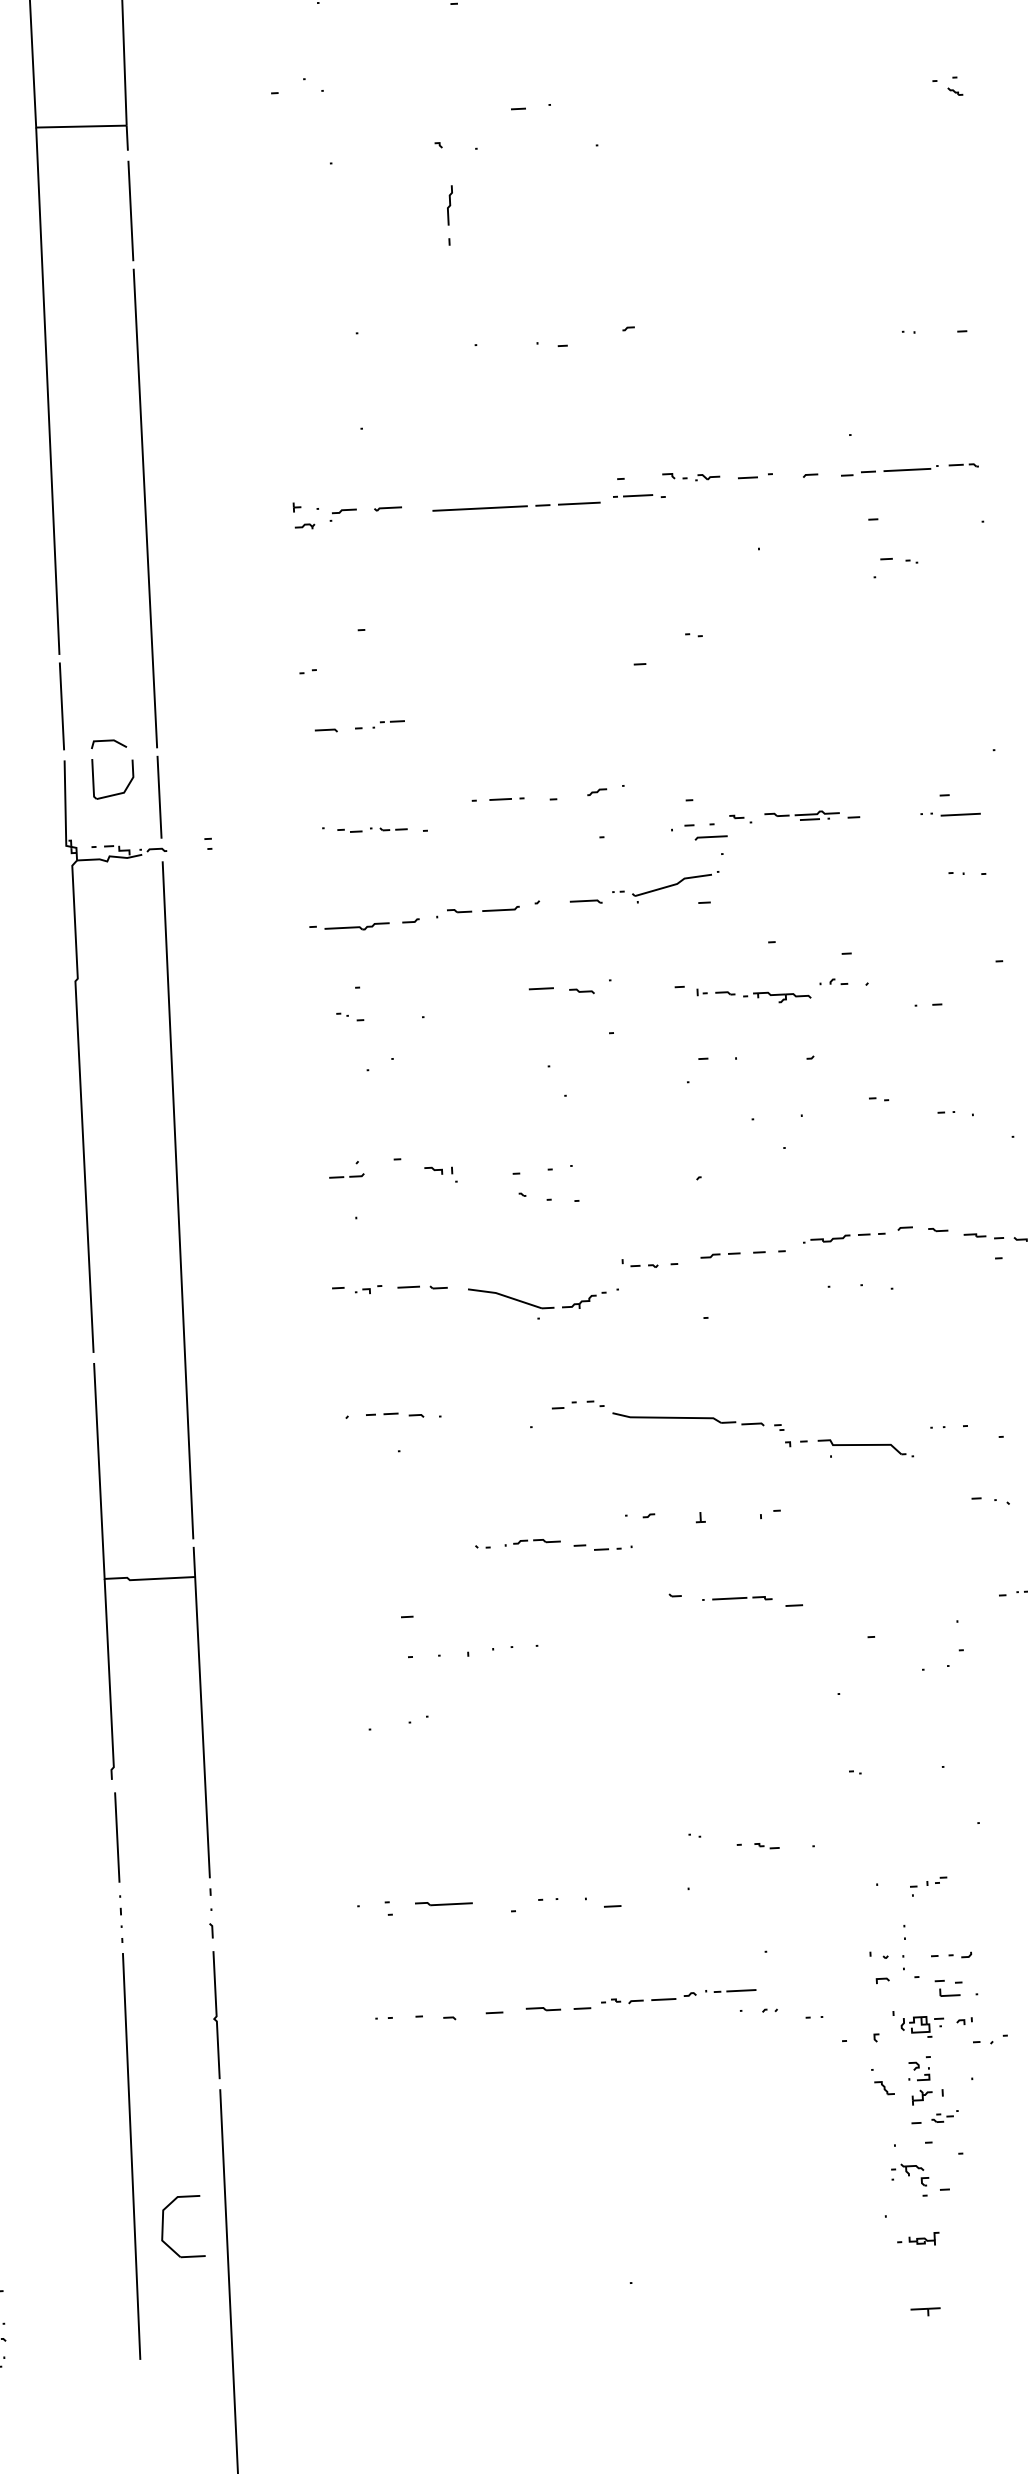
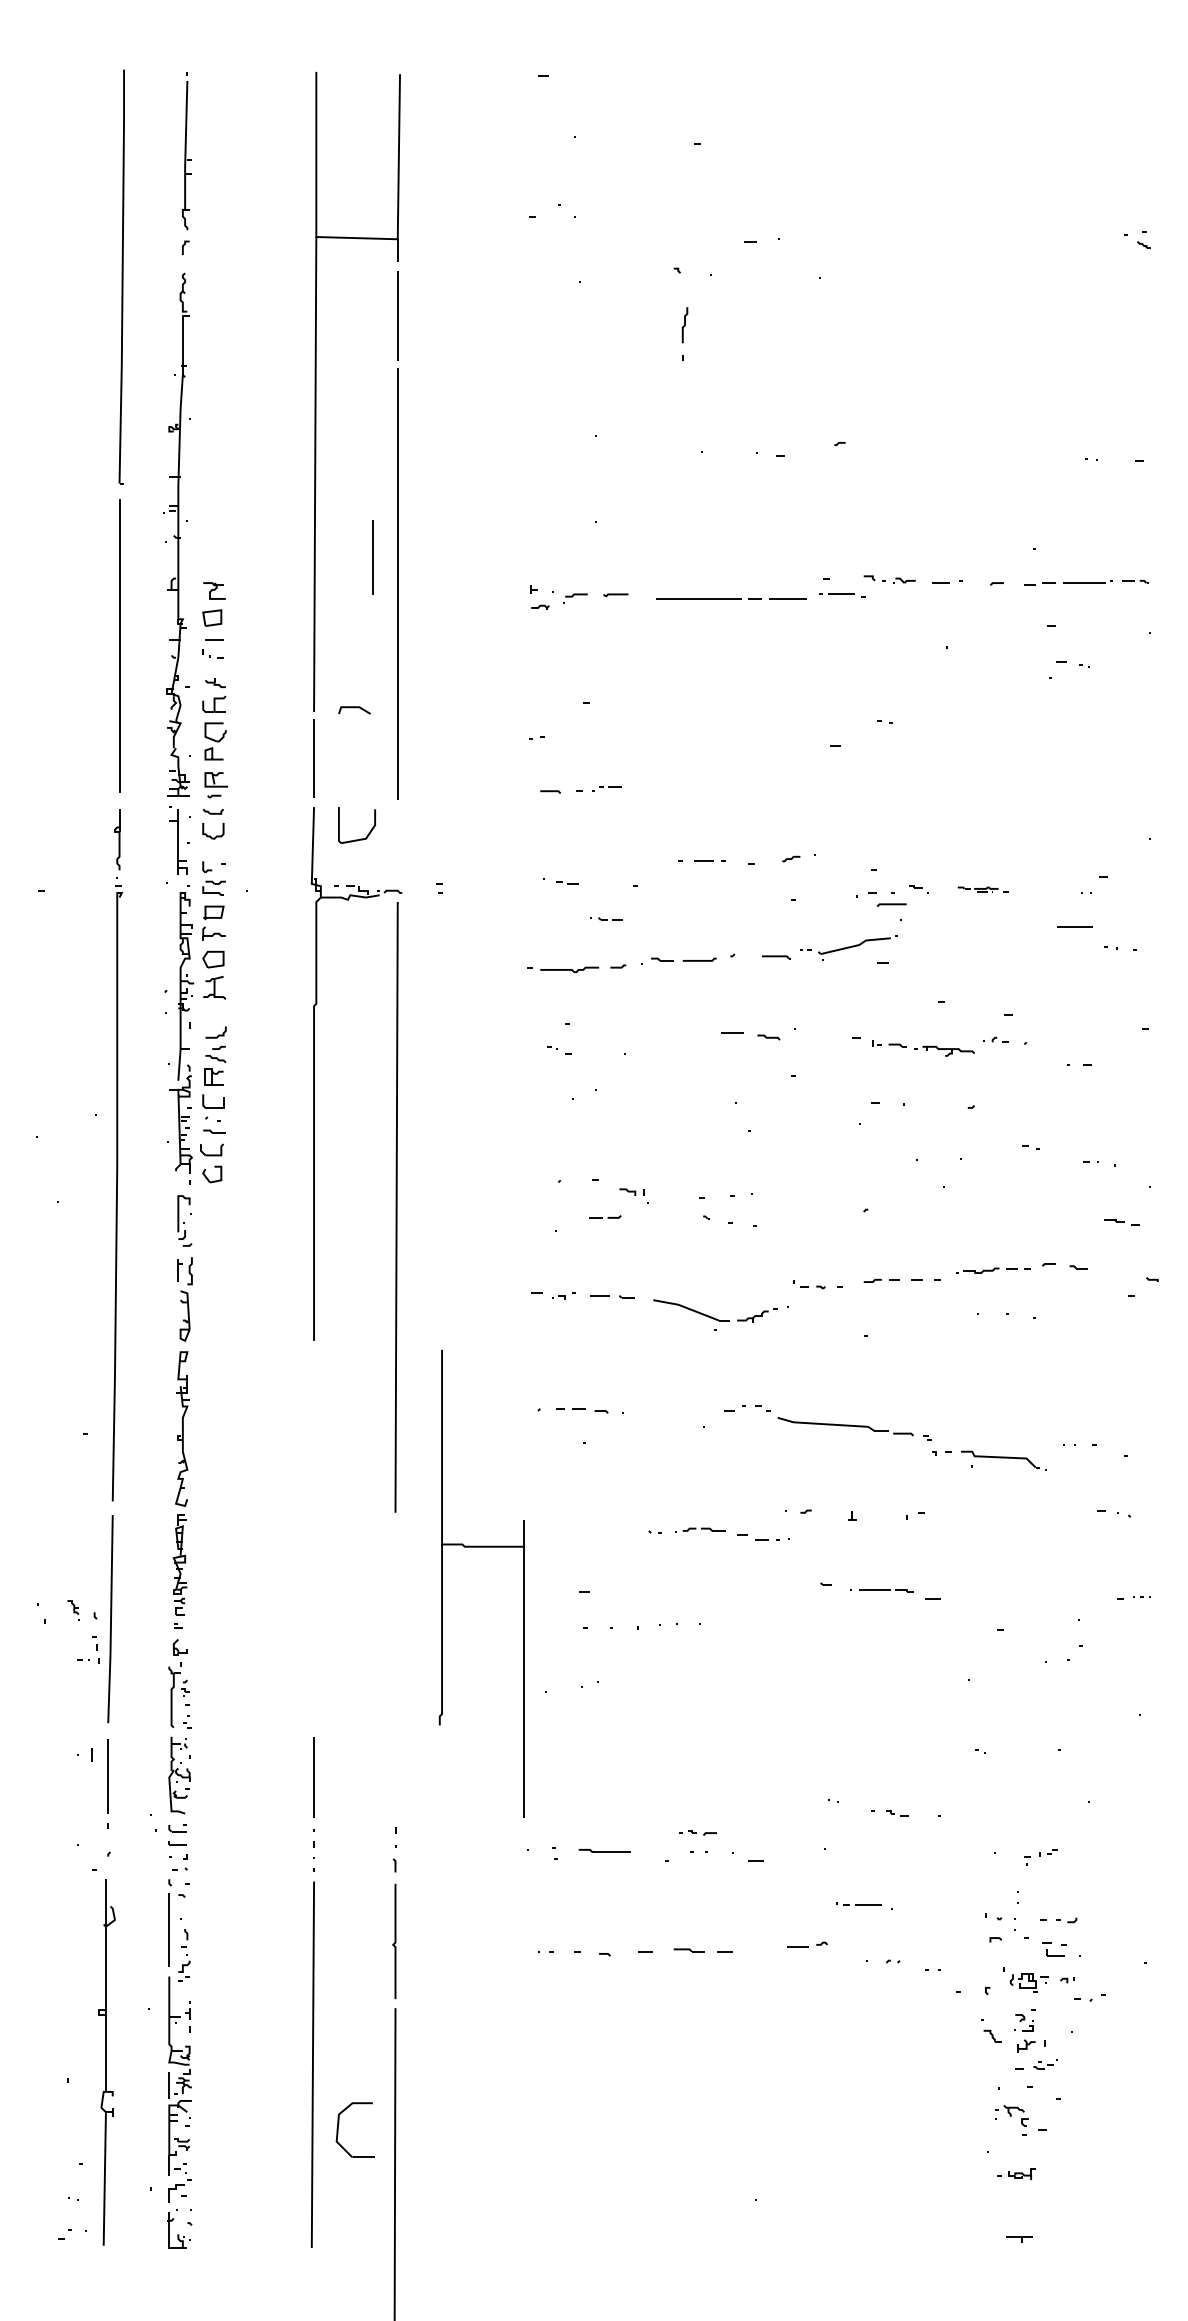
line: (108, 742) -> (354, 708), moved
line: (159, 797) -> (372, 557), moved
line: (960, 813) -> (1074, 926), moved
part: (812, 815) -> (983, 889), size x0.6
part: (388, 828) -> (606, 918), moved
part: (346, 1175) -> (605, 1216), moved
part: (982, 1236) -> (1121, 1222), moved
part: (148, 1580) -> (481, 1547), moved
part: (730, 1990) -> (858, 1903), moved
part: (622, 2000) -> (697, 1832), moved

